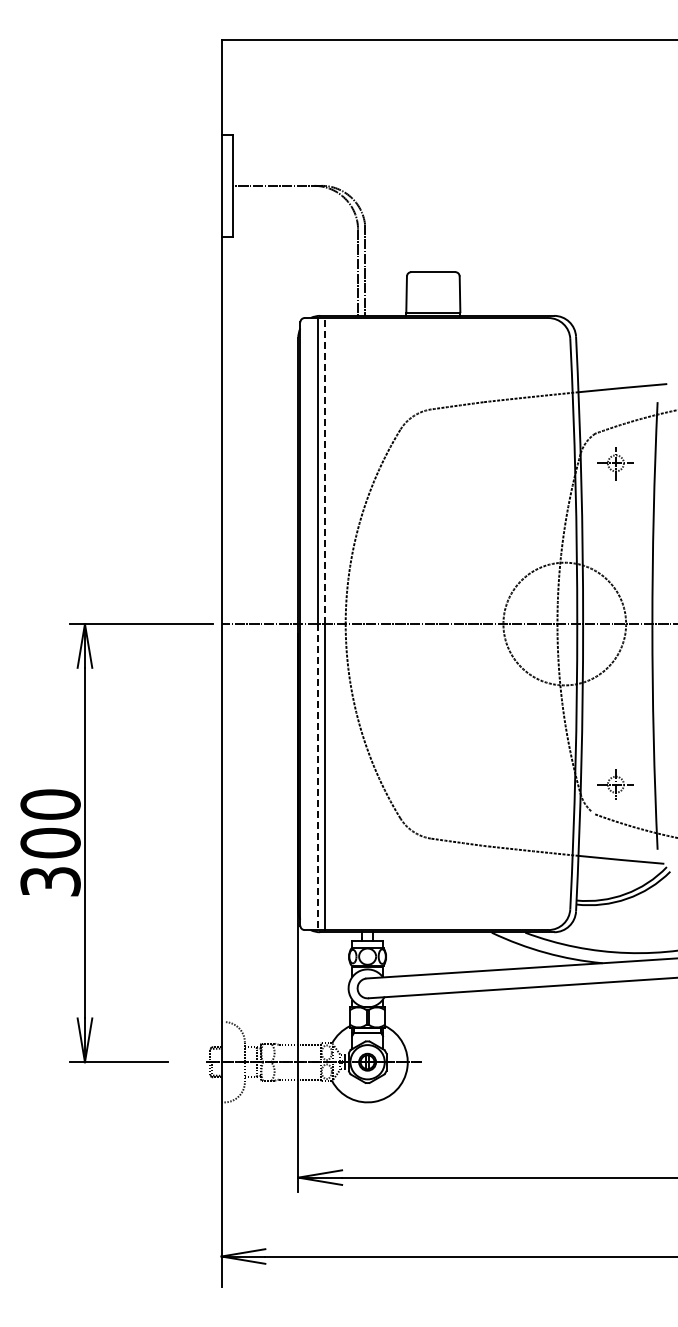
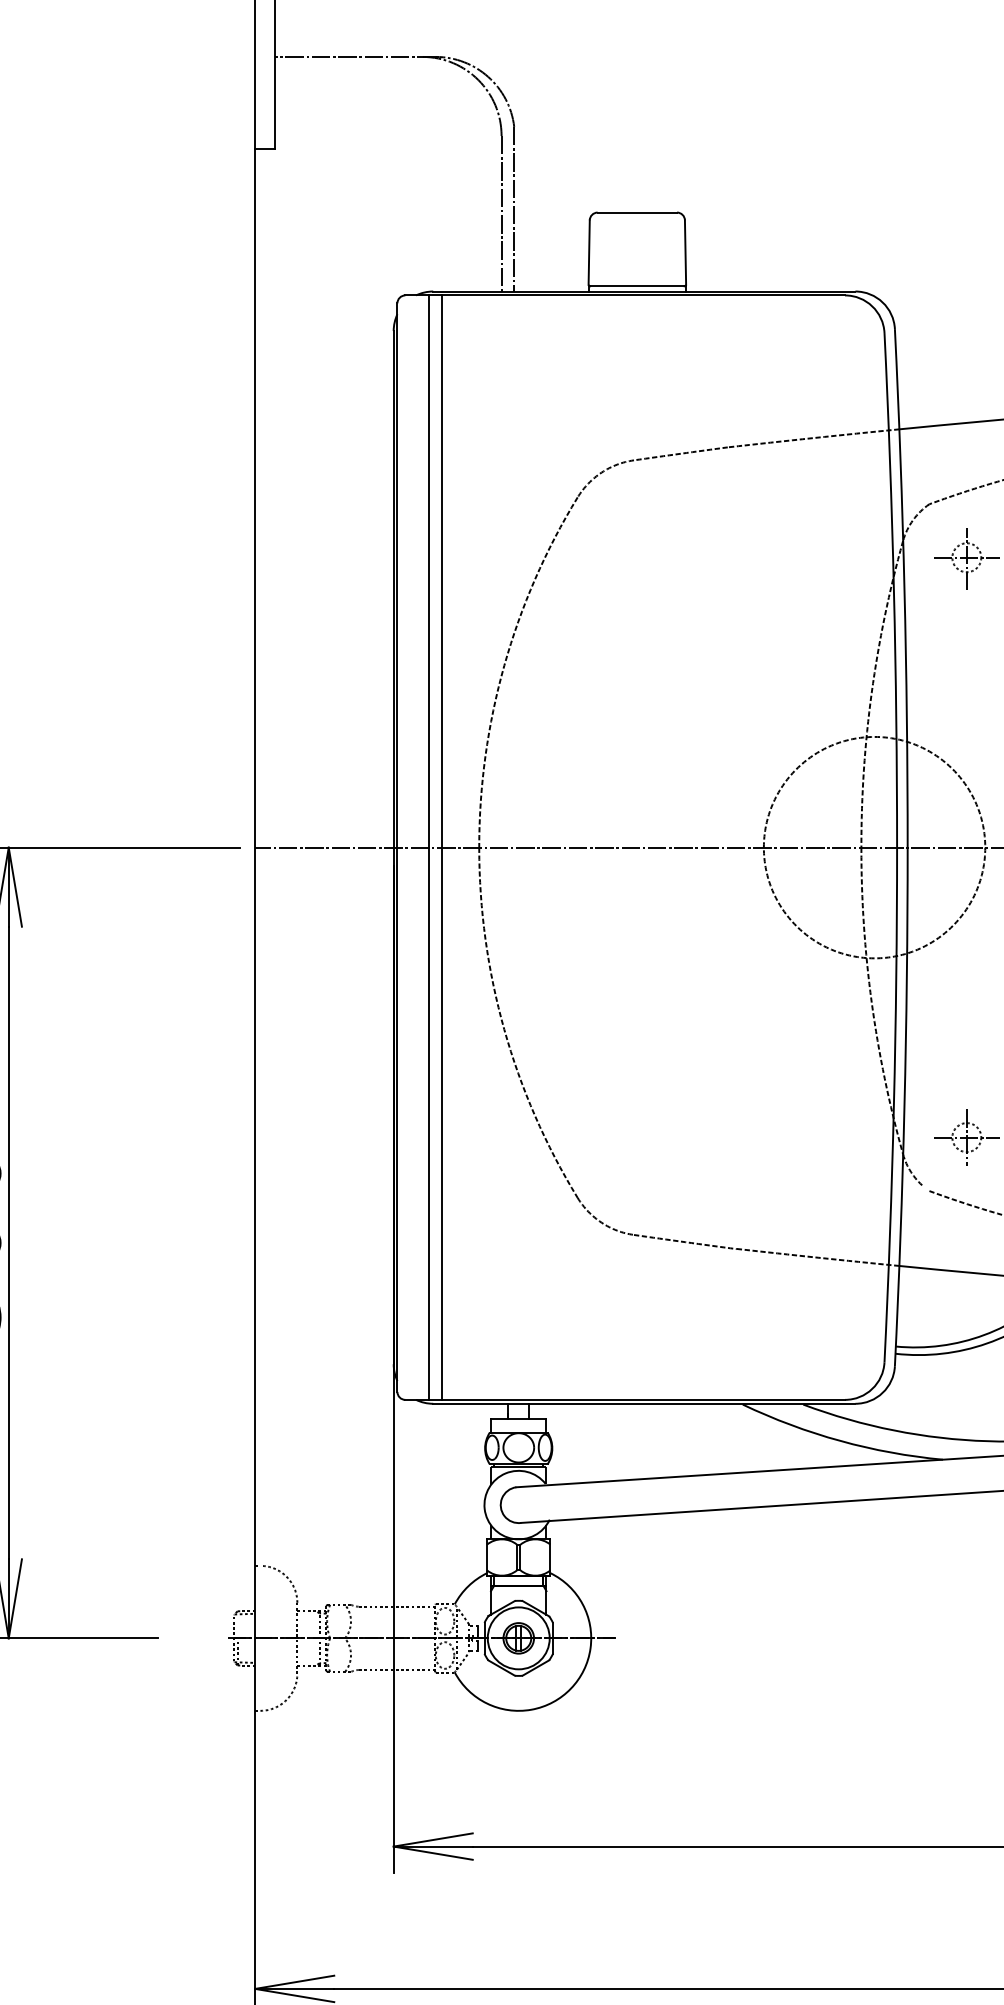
line: (325, 470) -> (442, 570), dashed -> solid
line: (317, 777) -> (428, 1124), dashed -> solid

